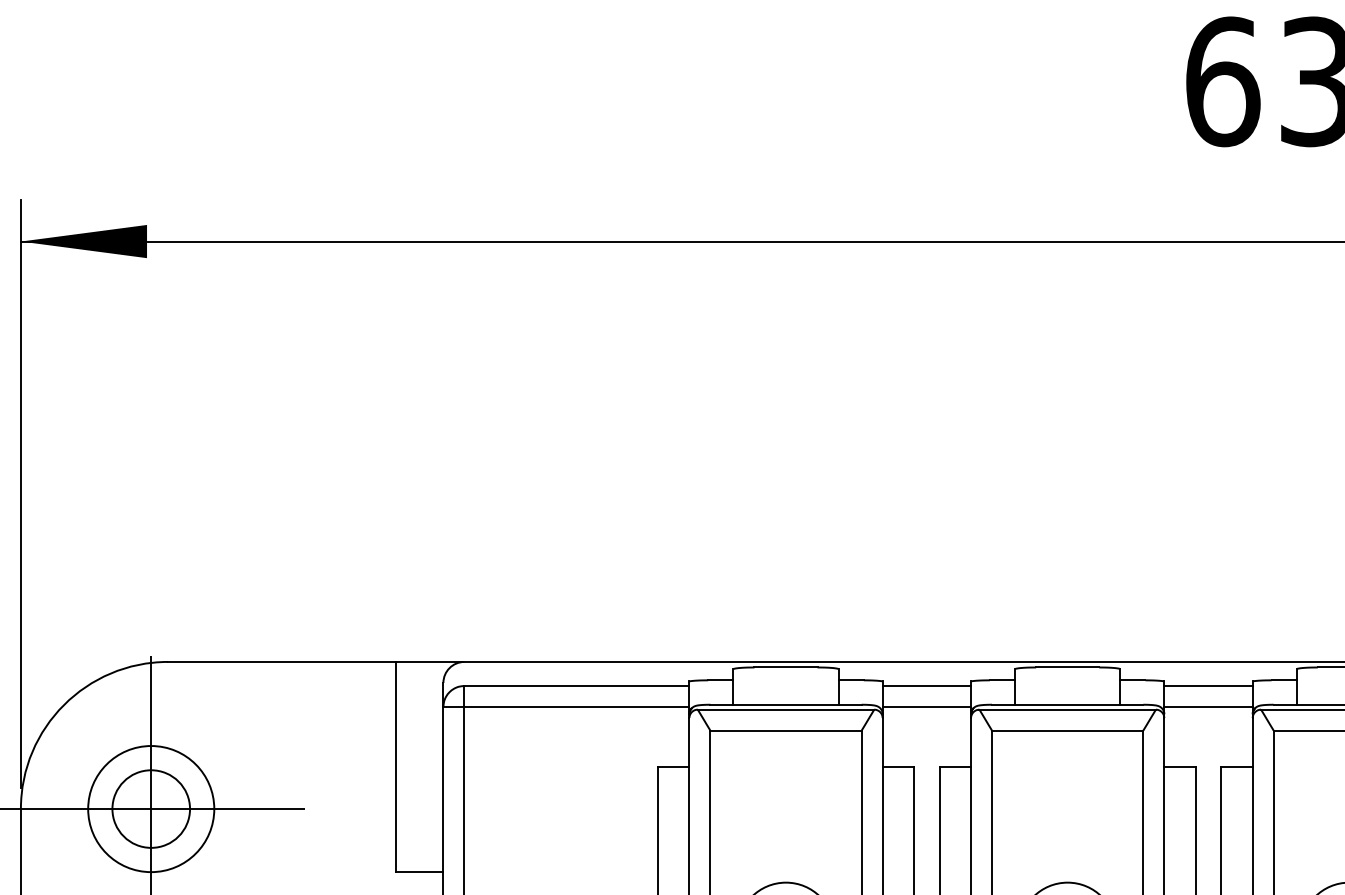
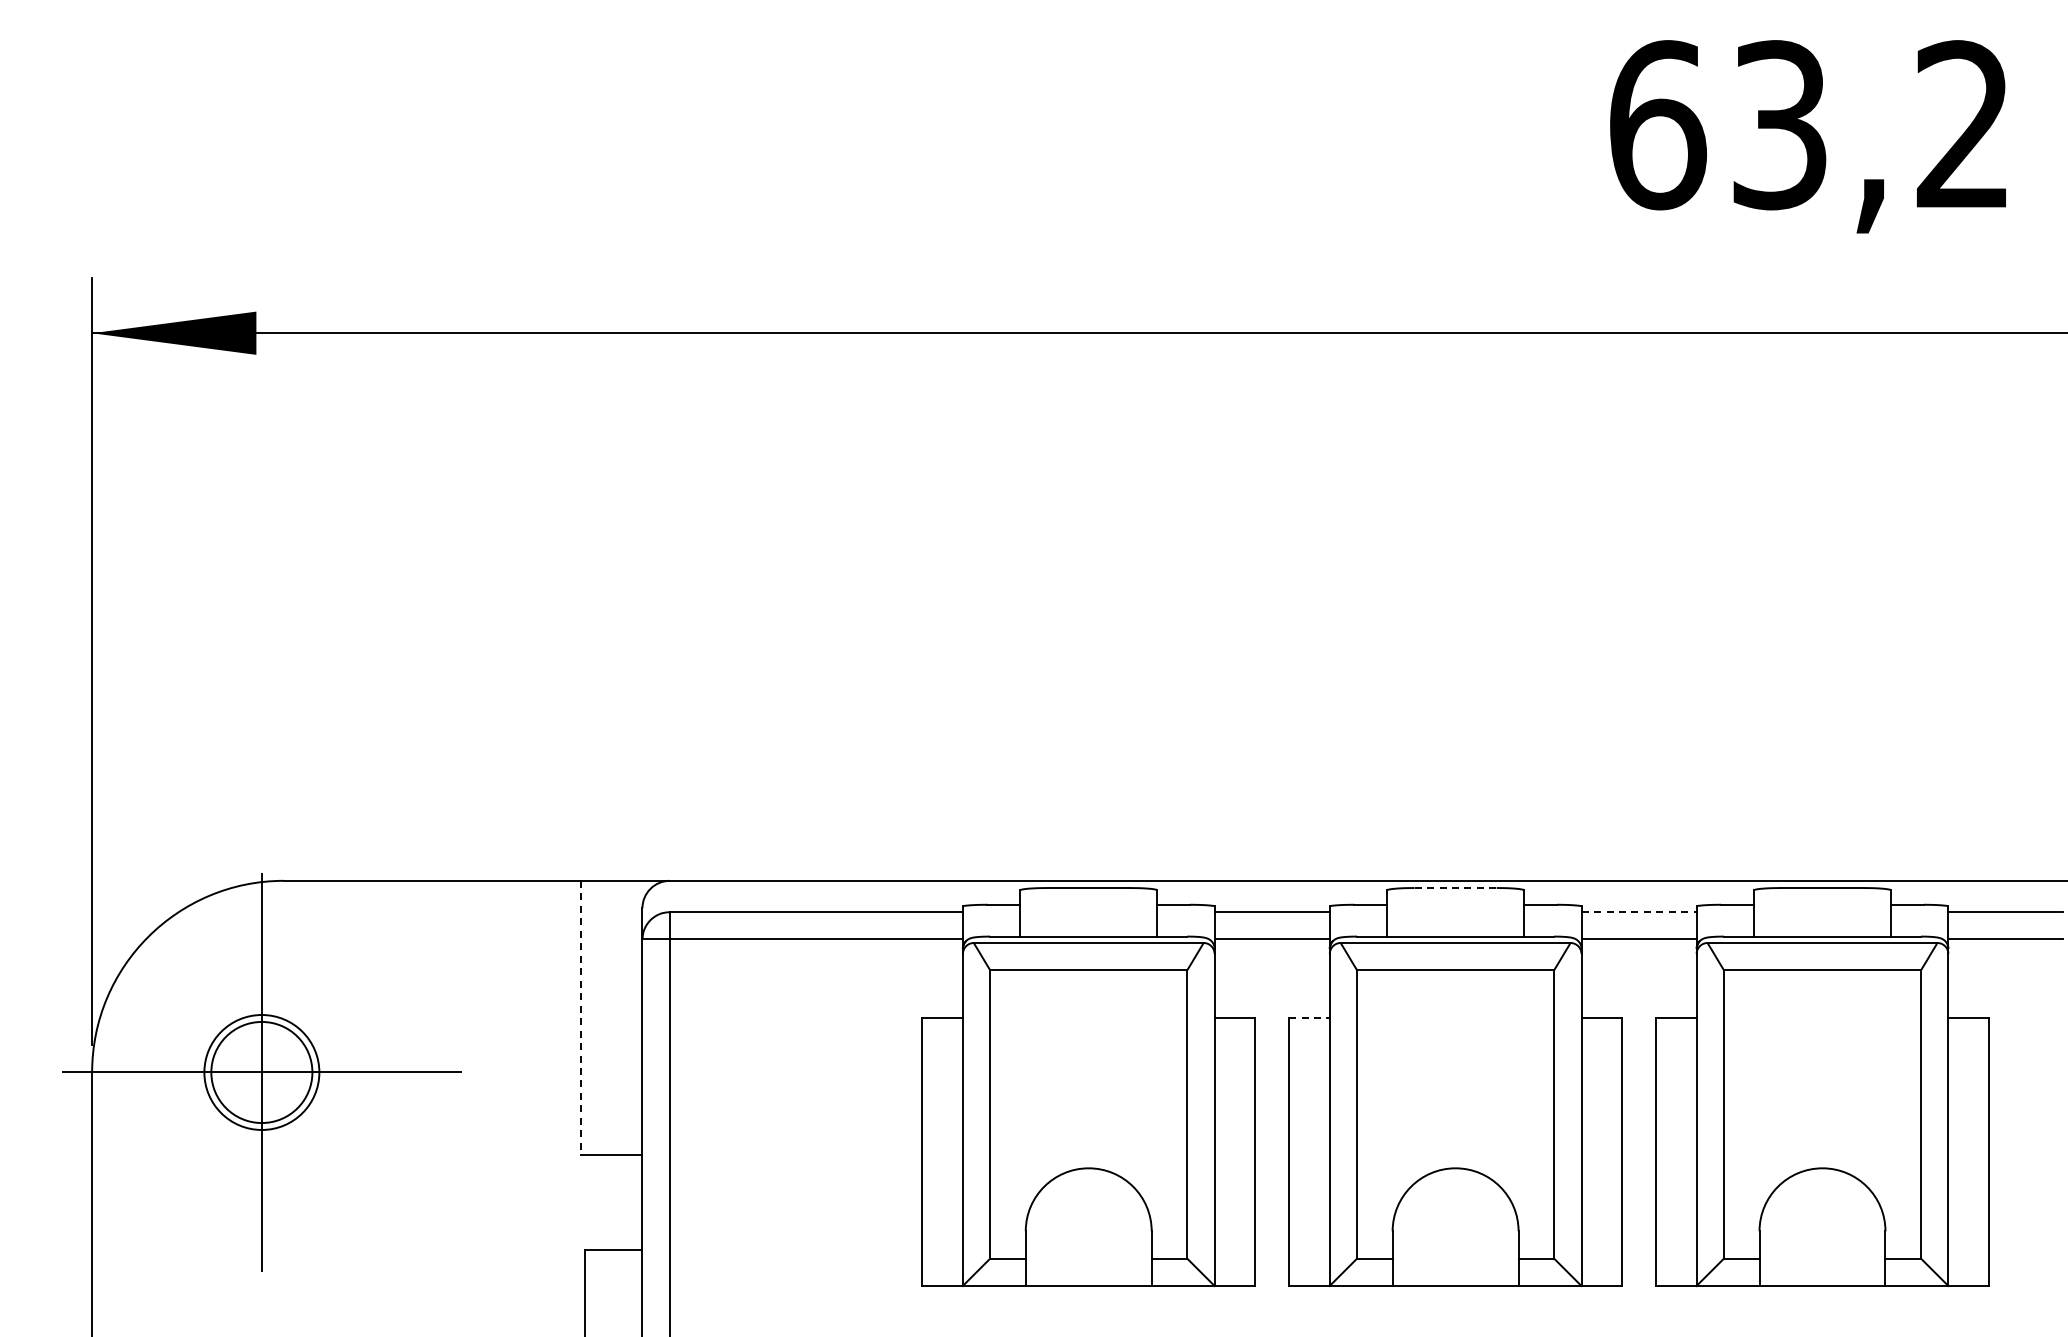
line: (1068, 667) -> (1456, 888), solid -> dashed
line: (1208, 686) -> (1639, 912), solid -> dashed
line: (396, 766) -> (581, 1017), solid -> dashed
line: (955, 766) -> (1309, 1017), solid -> dashed
circle: (150, 809) -> (261, 1072), size x0.7

